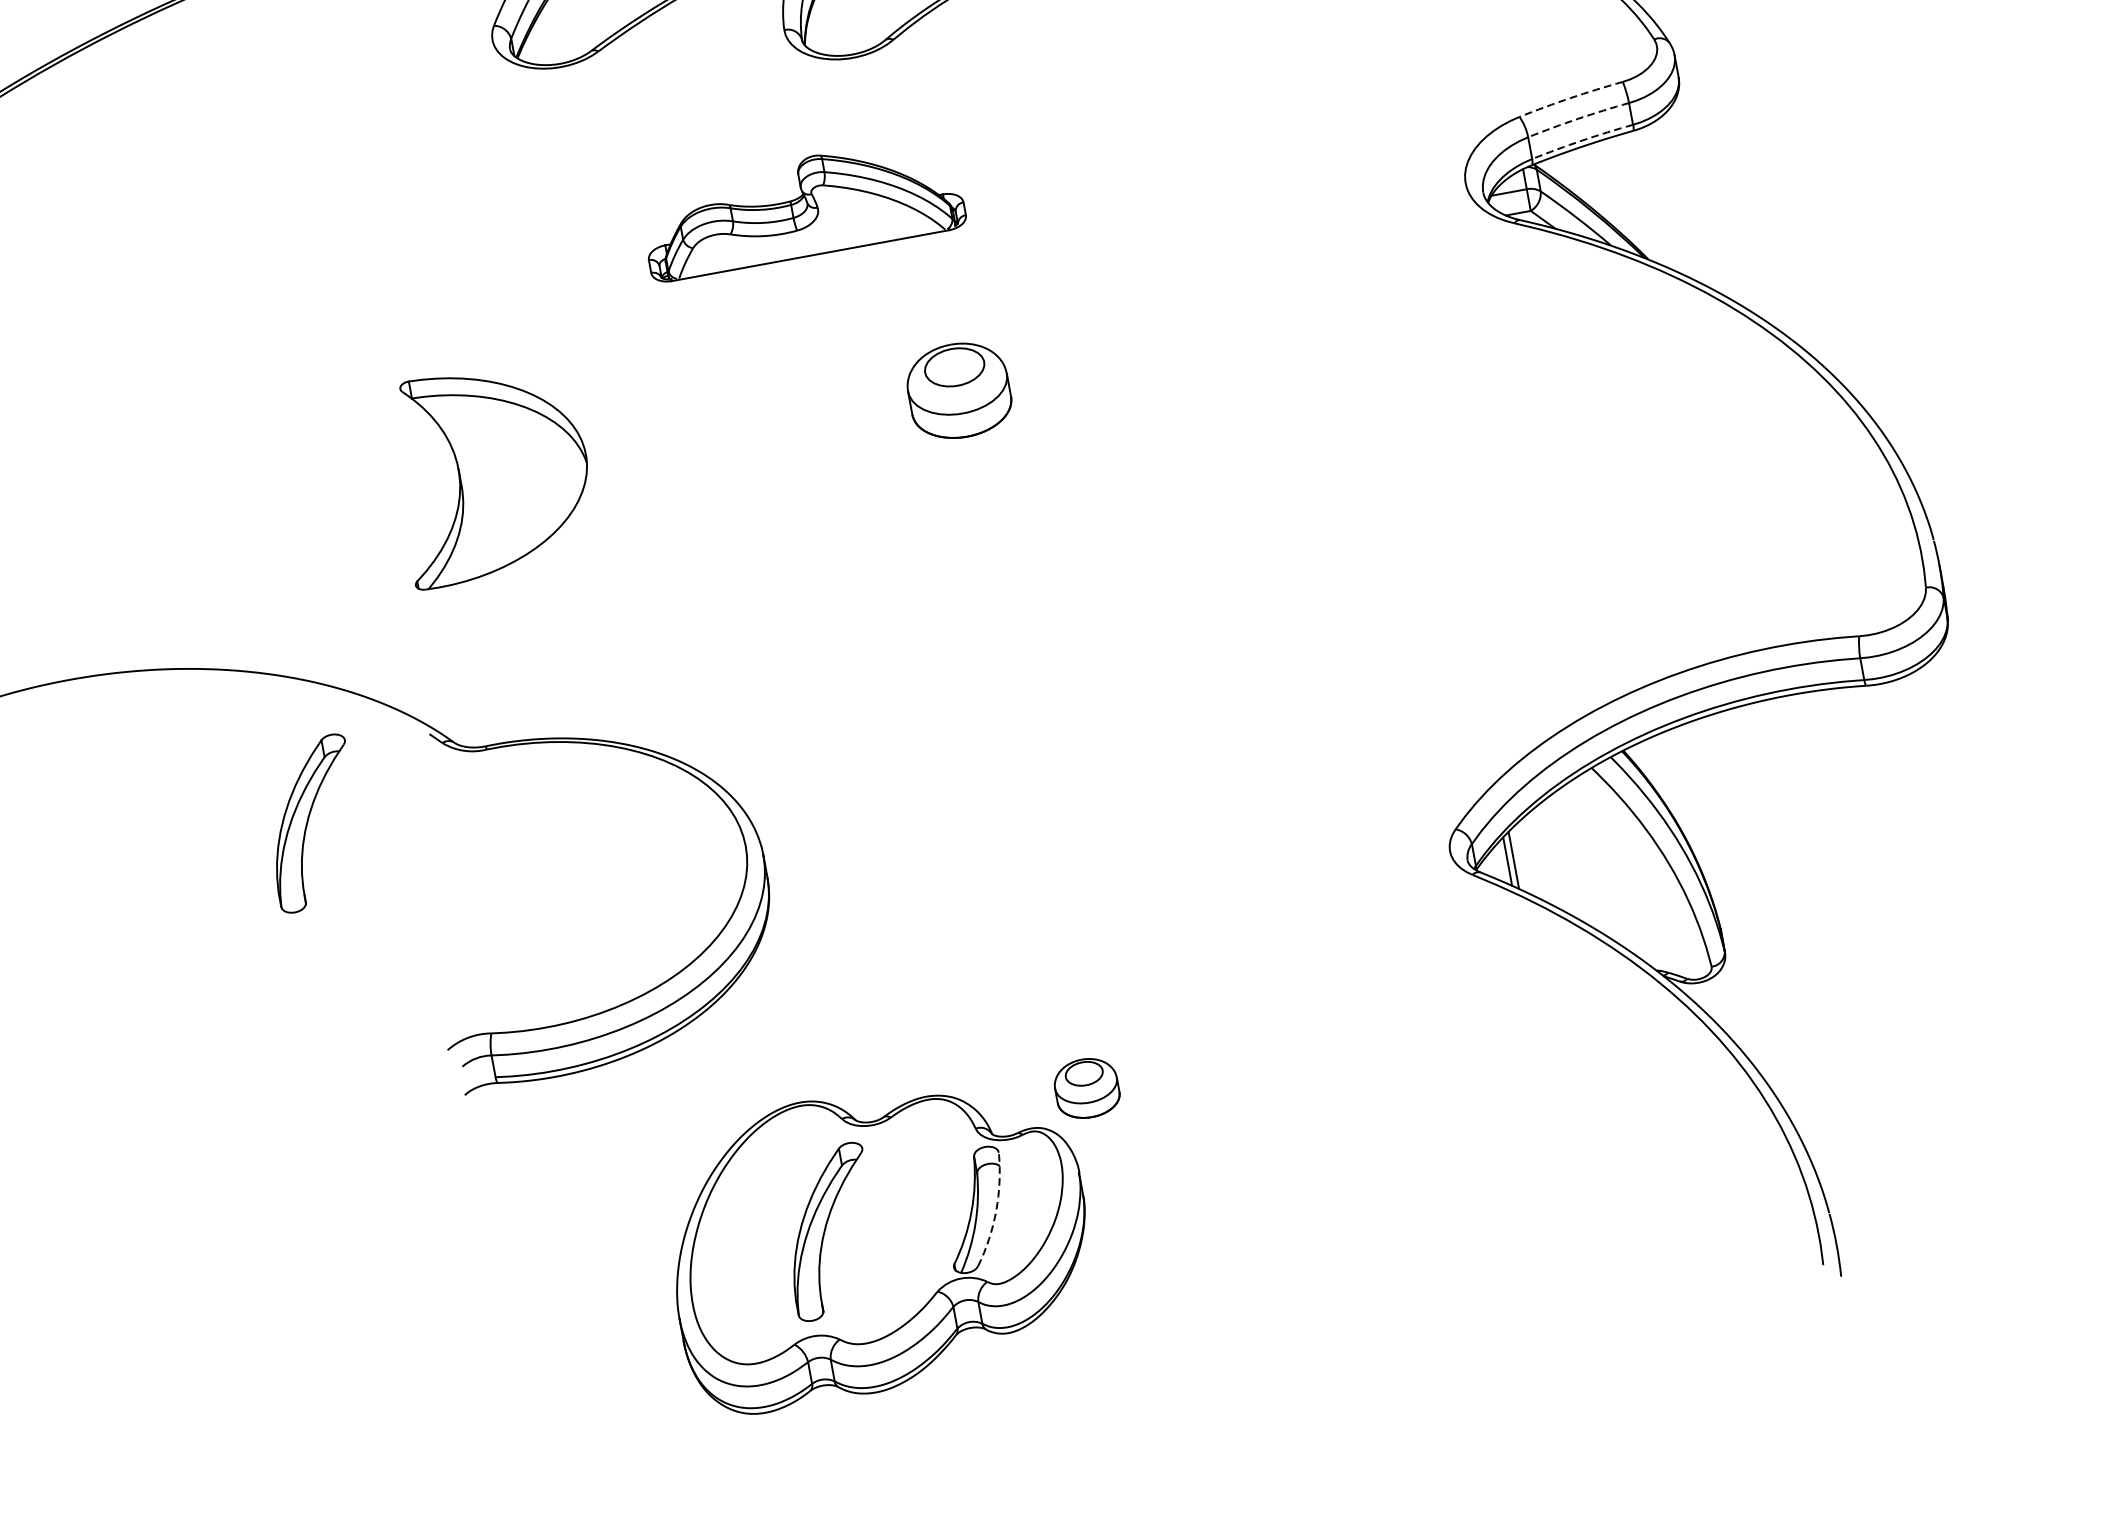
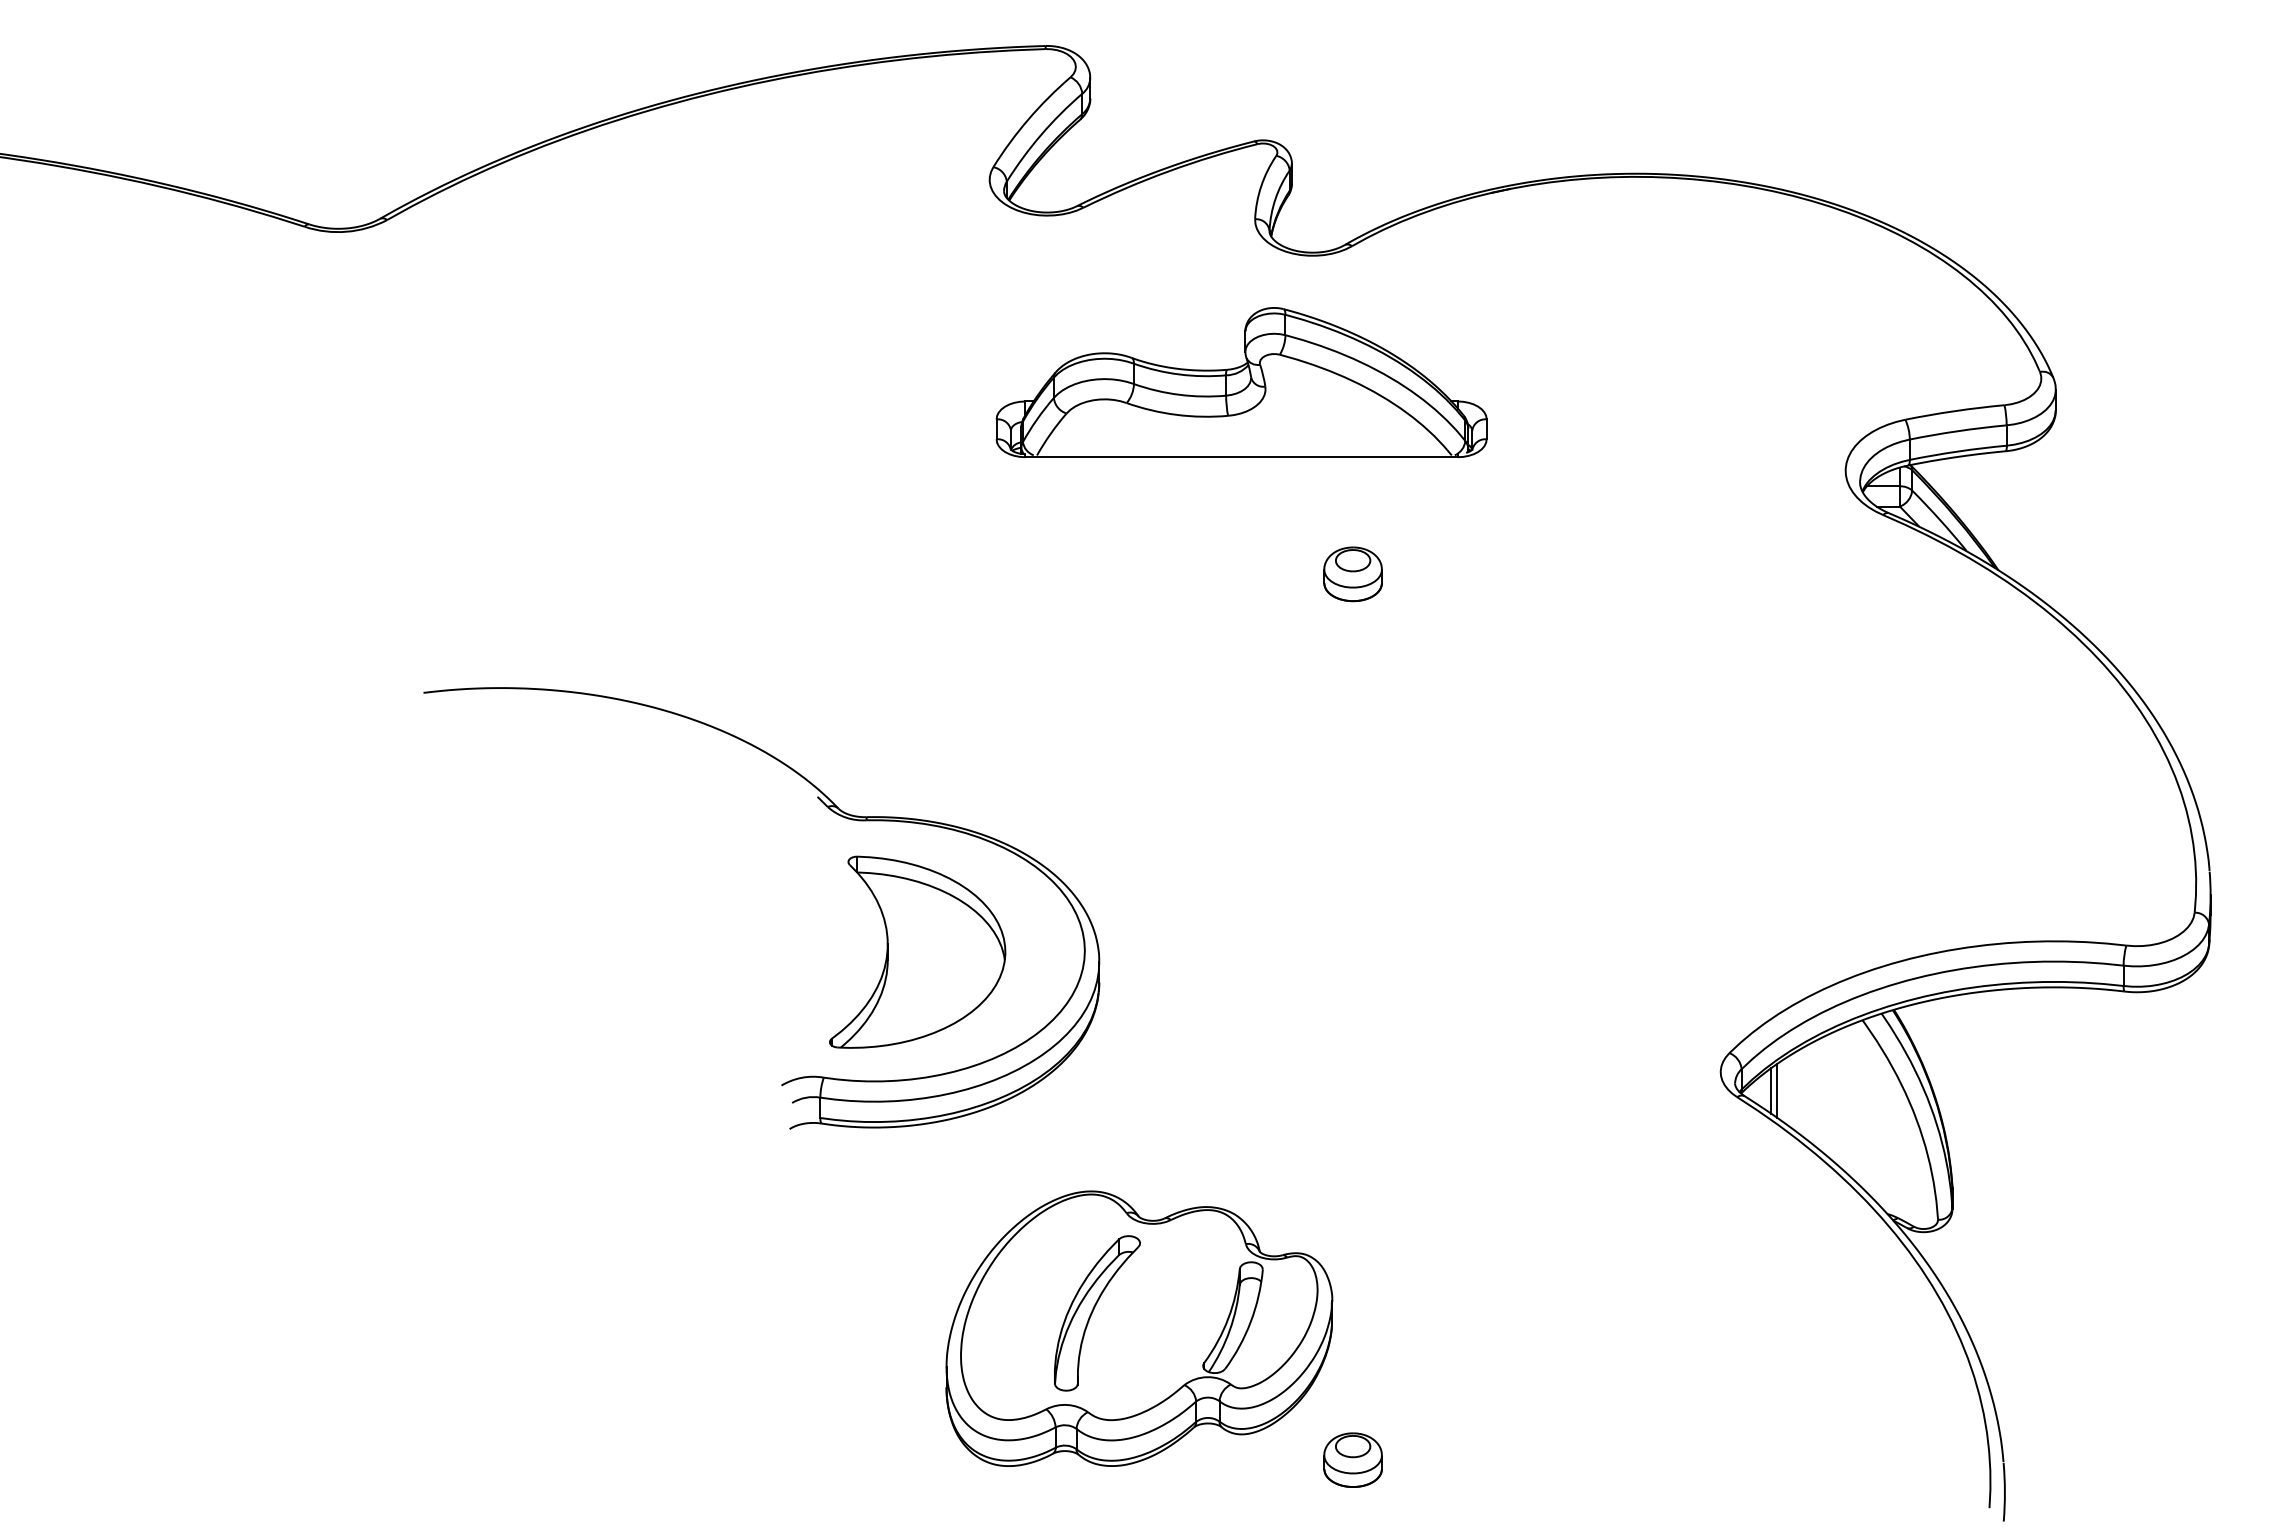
arc: (1570, 98) -> (1954, 411), dashed -> solid
arc: (1578, 119) -> (1958, 431), dashed -> solid
arc: (1582, 140) -> (1958, 451), dashed -> solid
part: (801, 207) -> (1241, 382), size x1.67
part: (958, 391) -> (1352, 574), size x0.62
part: (491, 471) -> (917, 951), moved
part: (313, 823) -> (697, 858), removed
part: (1086, 1087) -> (1352, 1459), moved
arc: (995, 1210) -> (1250, 1321), dashed -> solid

